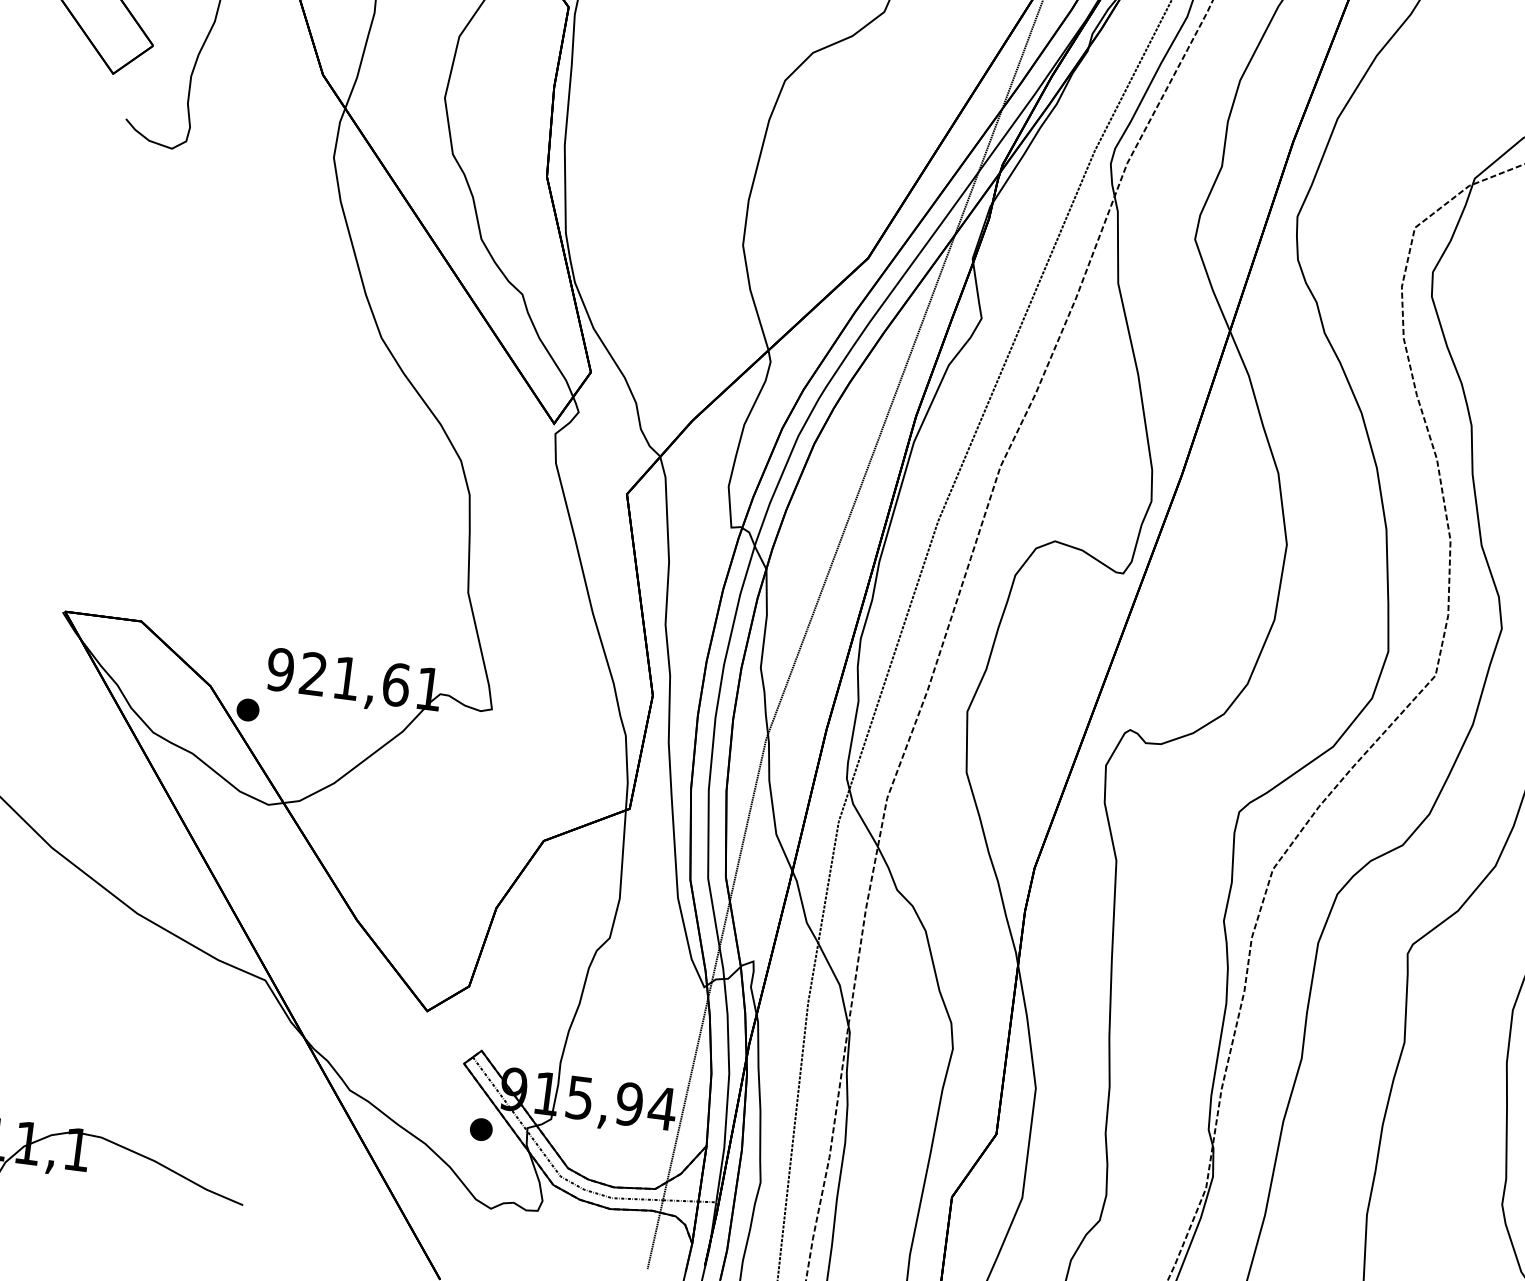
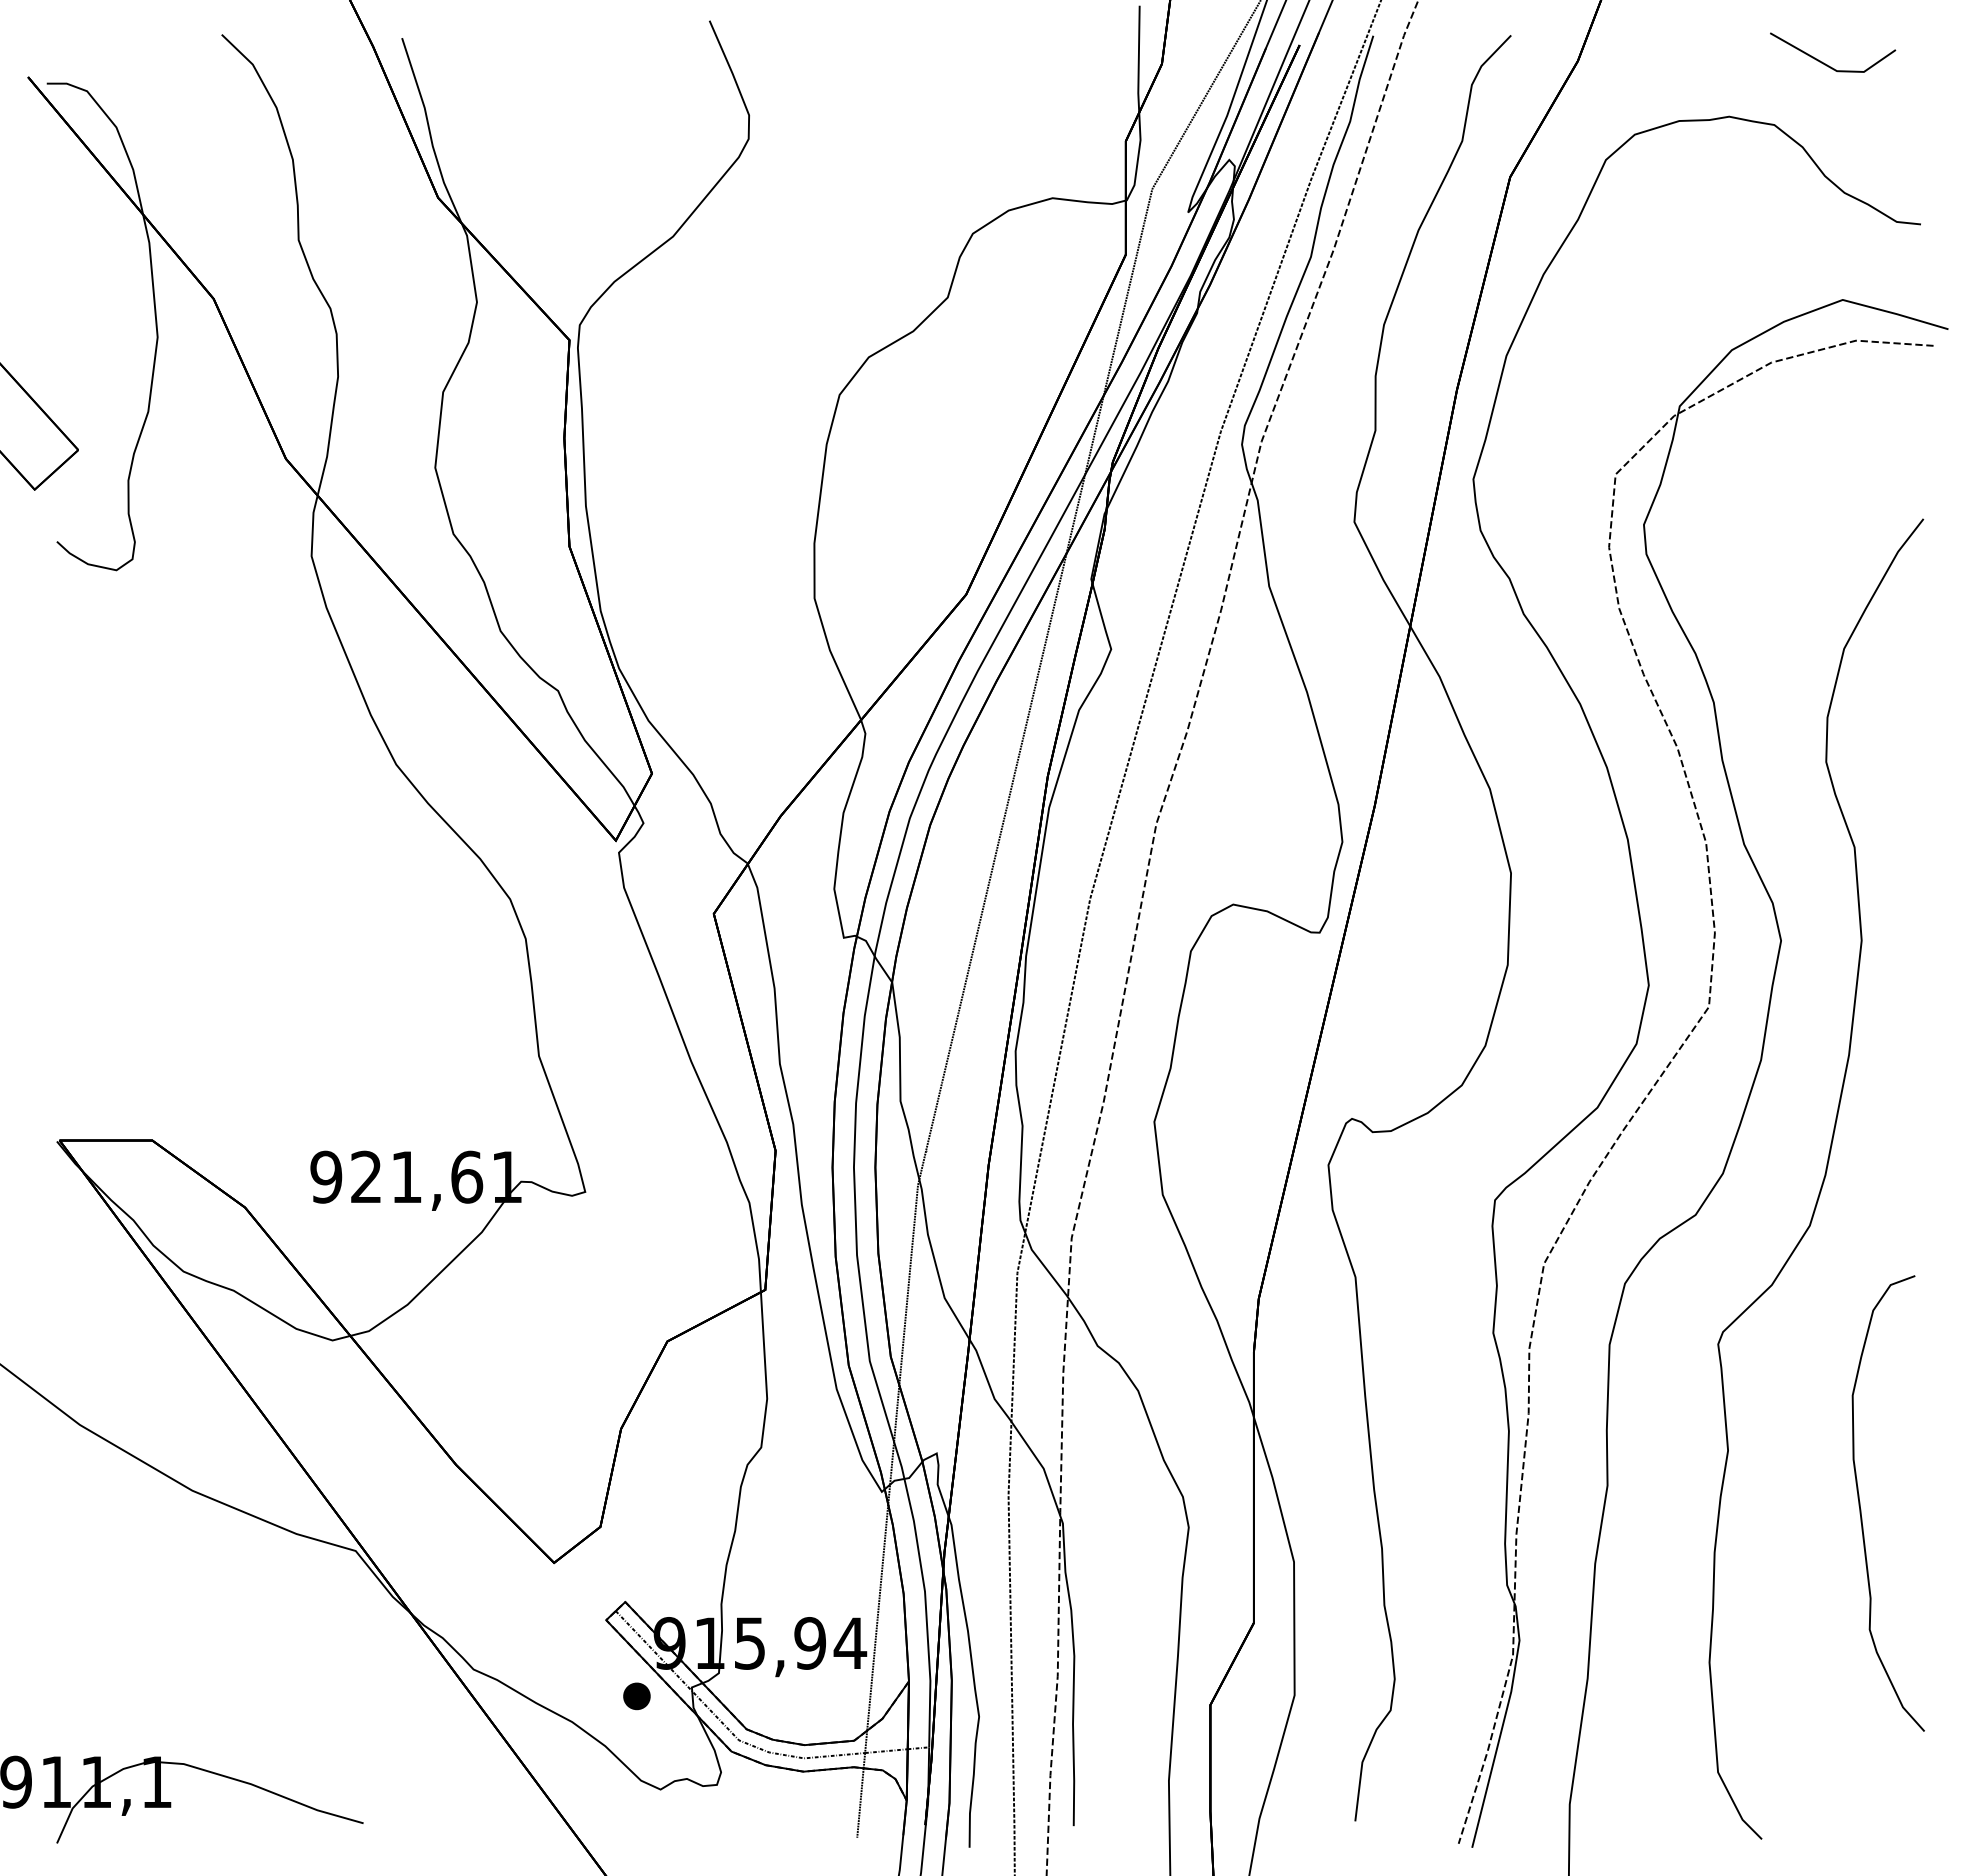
part: (248, 709) -> (293, 1229), removed

